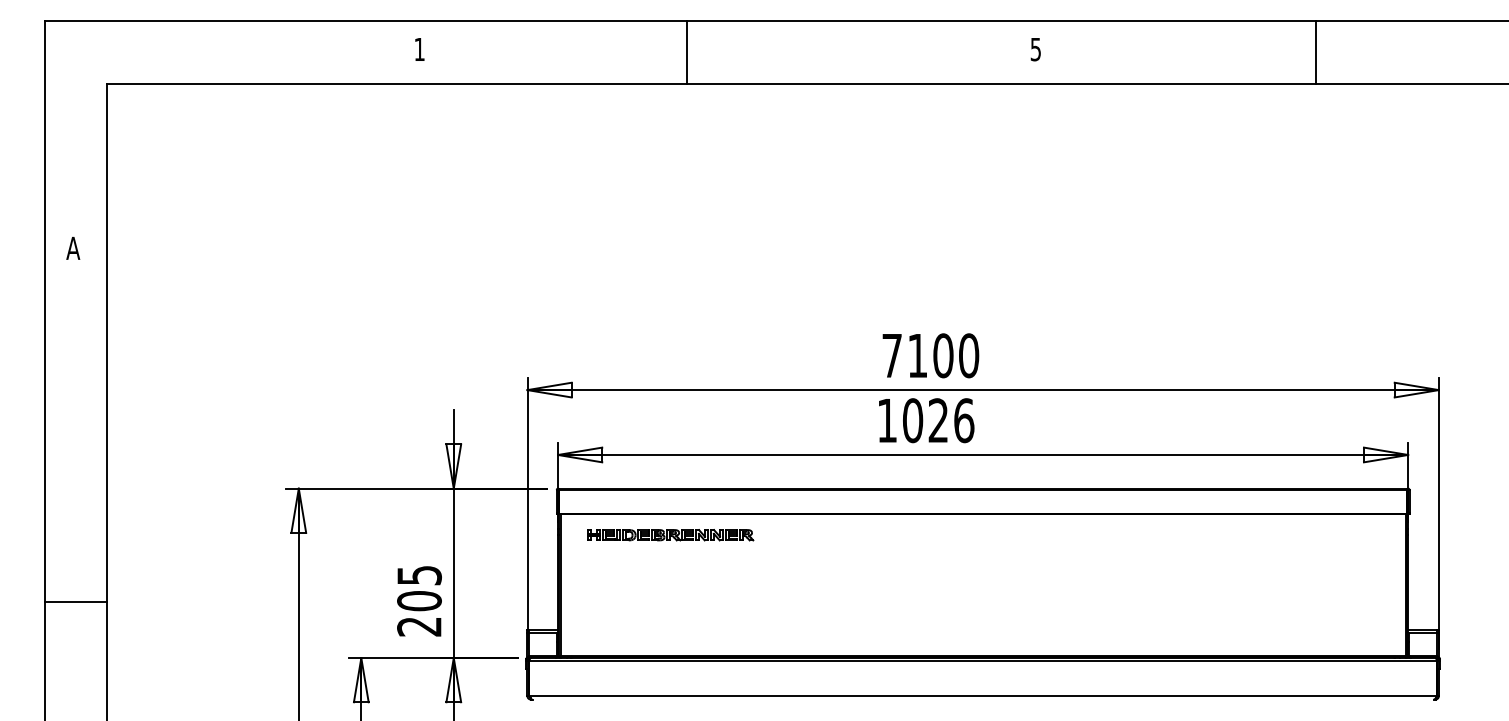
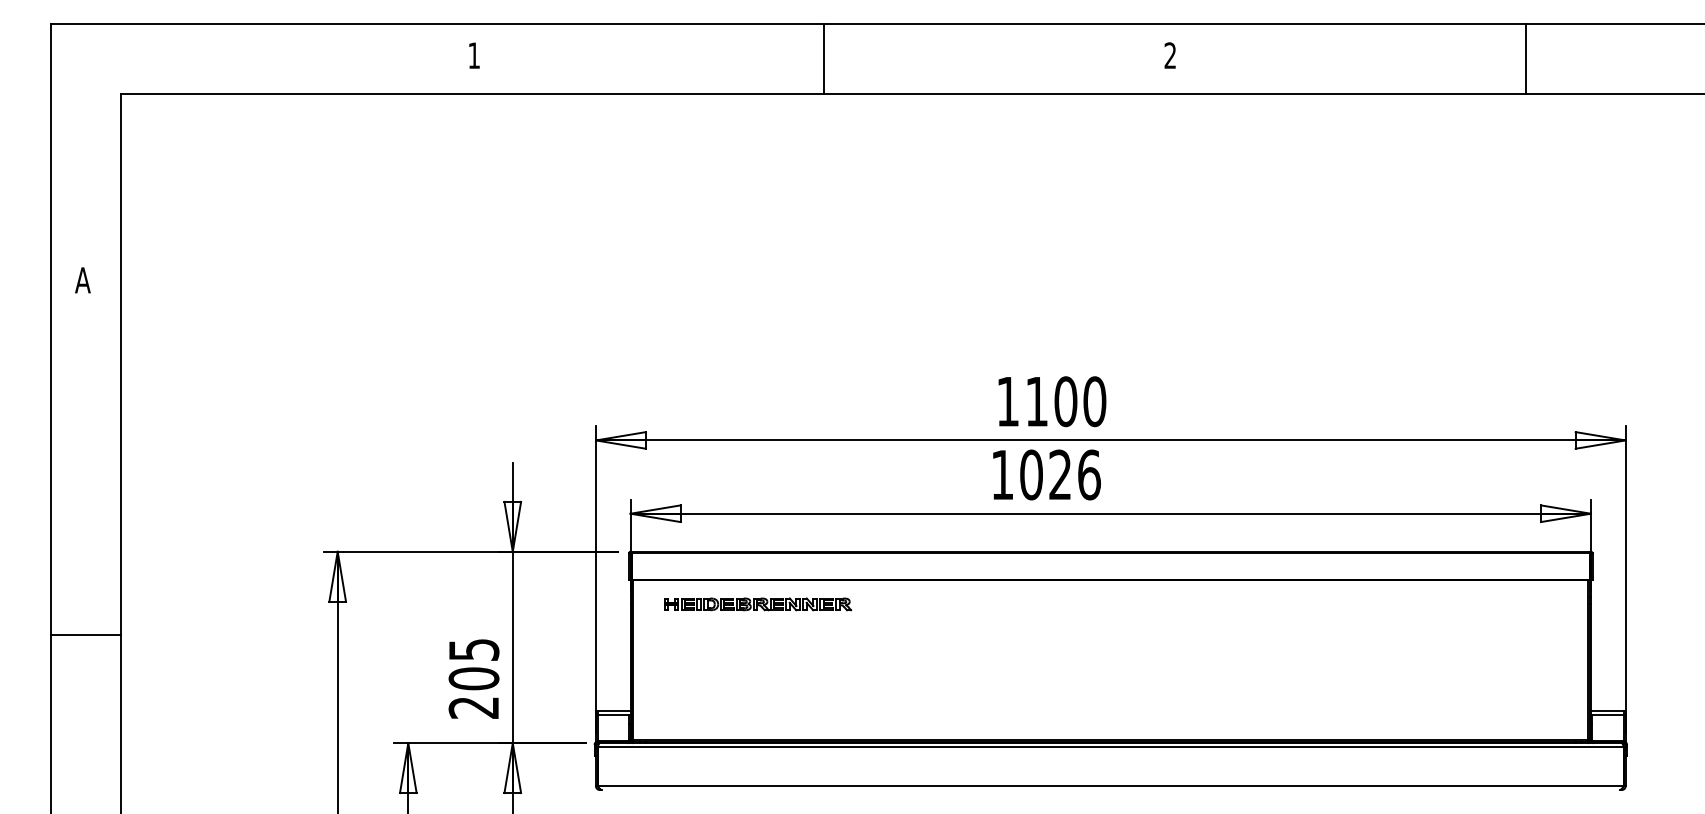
text: (1035, 49) -> (1169, 55), 5 -> 2
line: (686, 52) -> (823, 59), moved
line: (1316, 52) -> (1525, 59), moved
text: (891, 355) -> (1007, 401), 7100 -> 1100
line: (76, 602) -> (86, 635), moved

